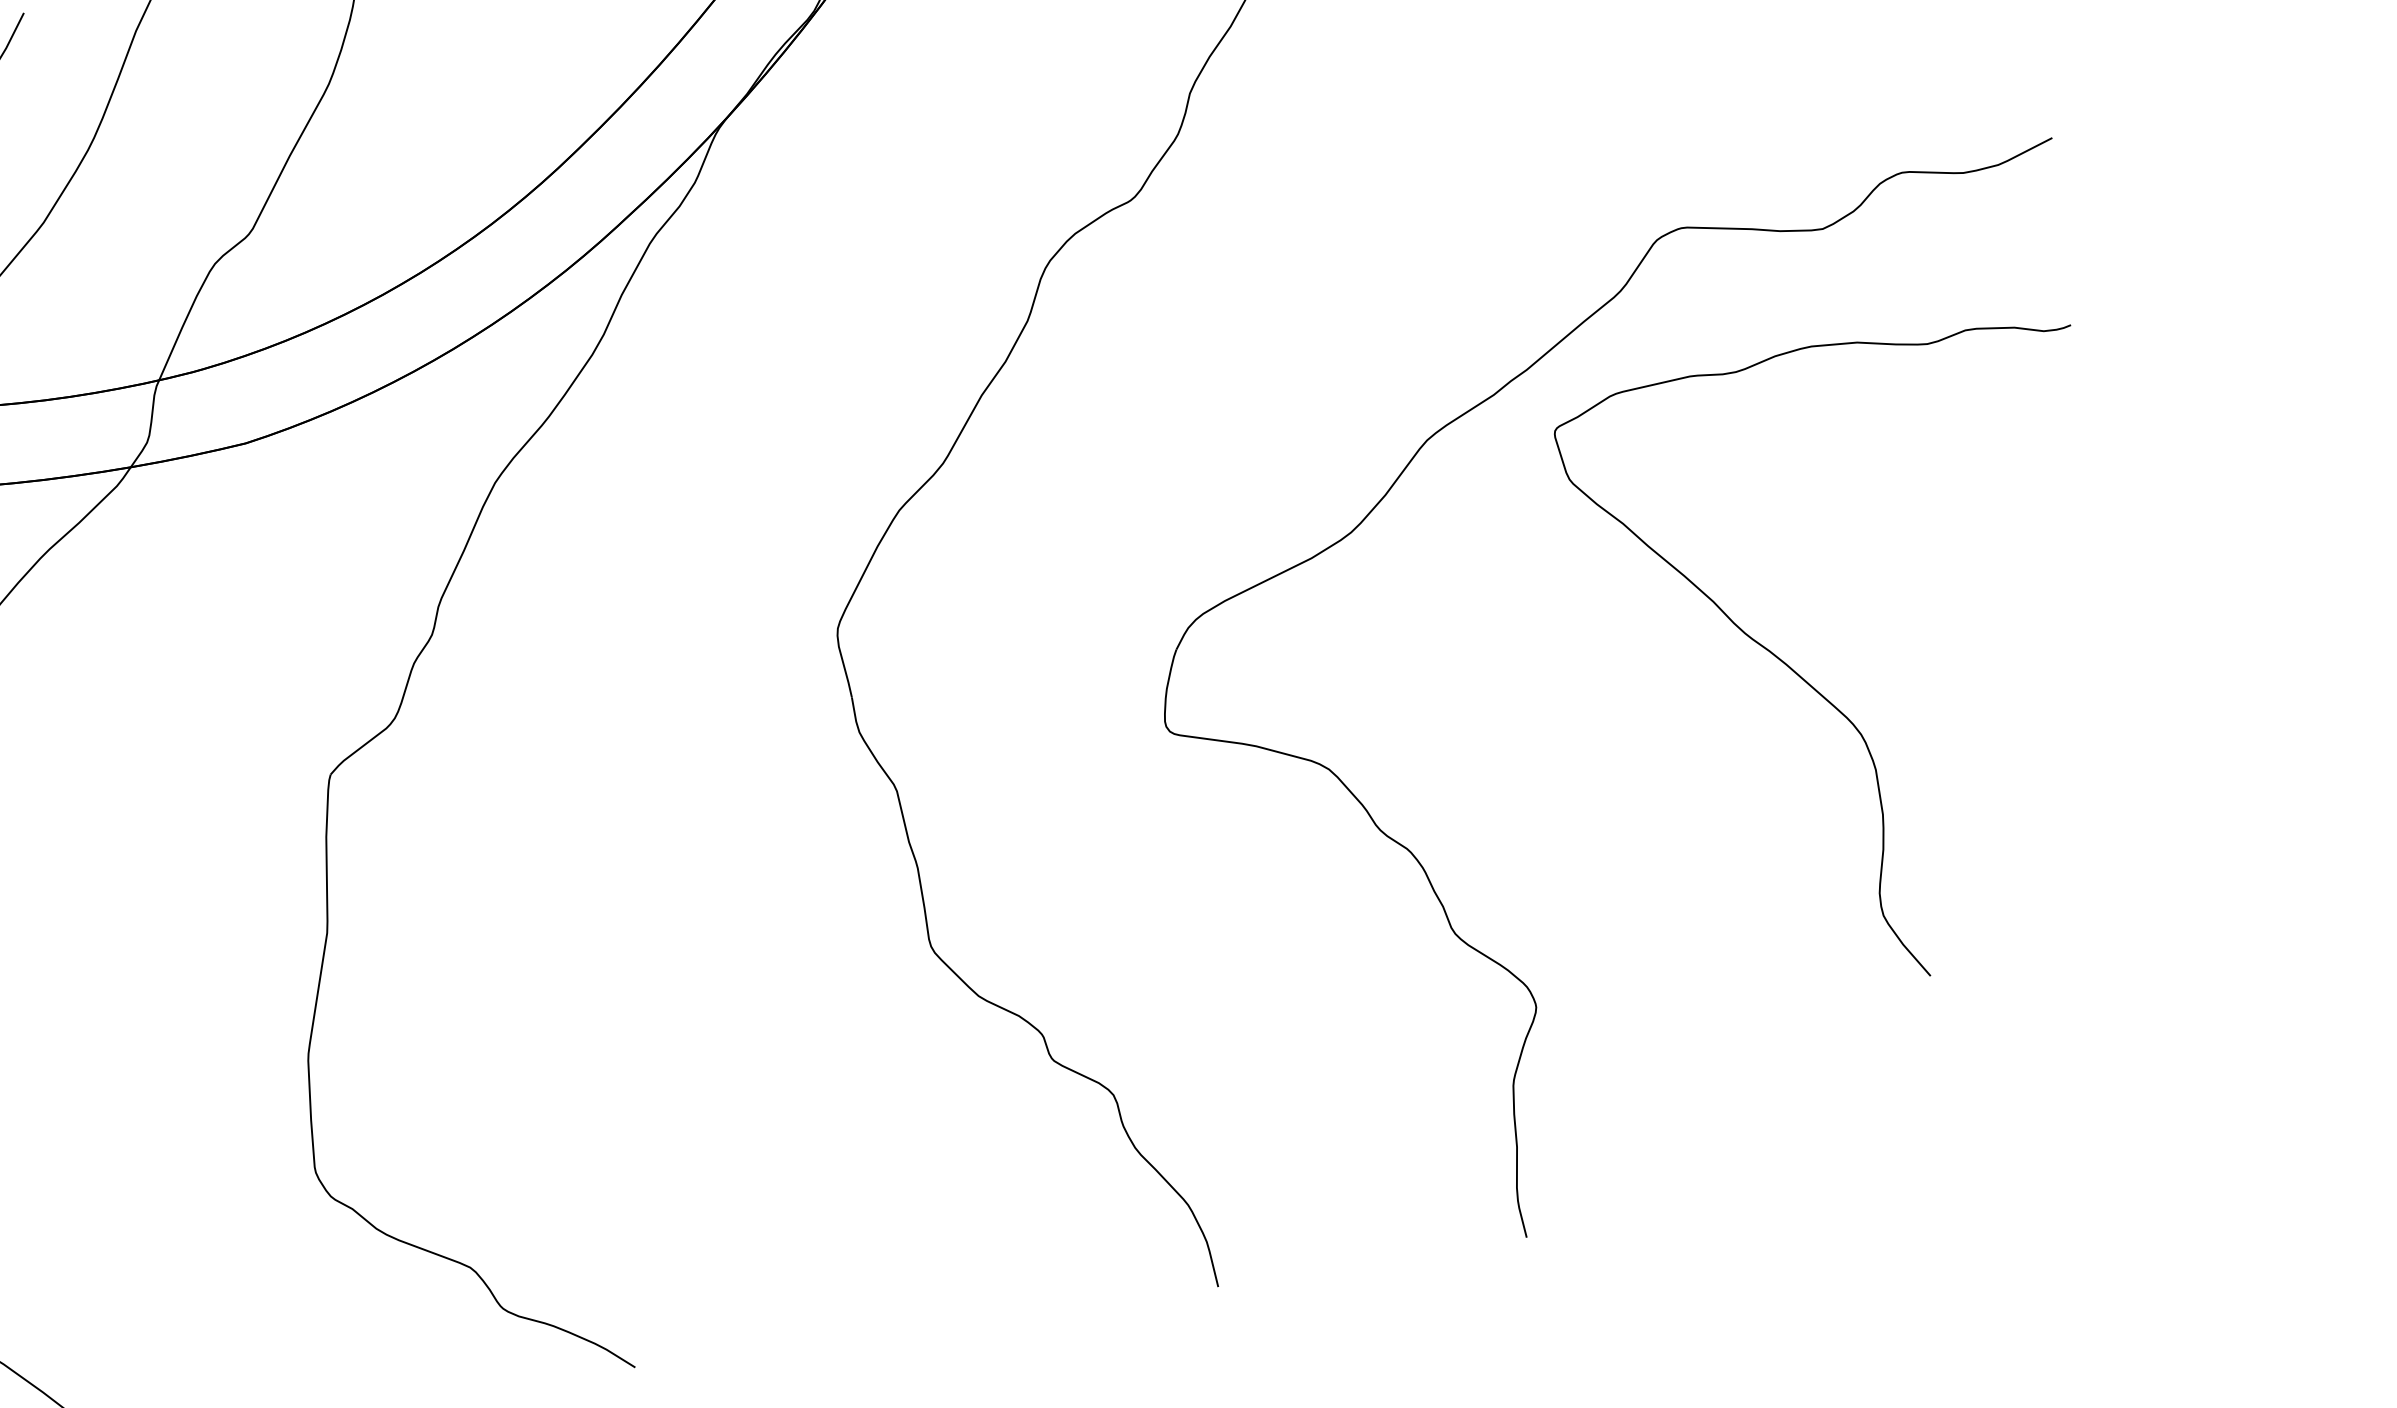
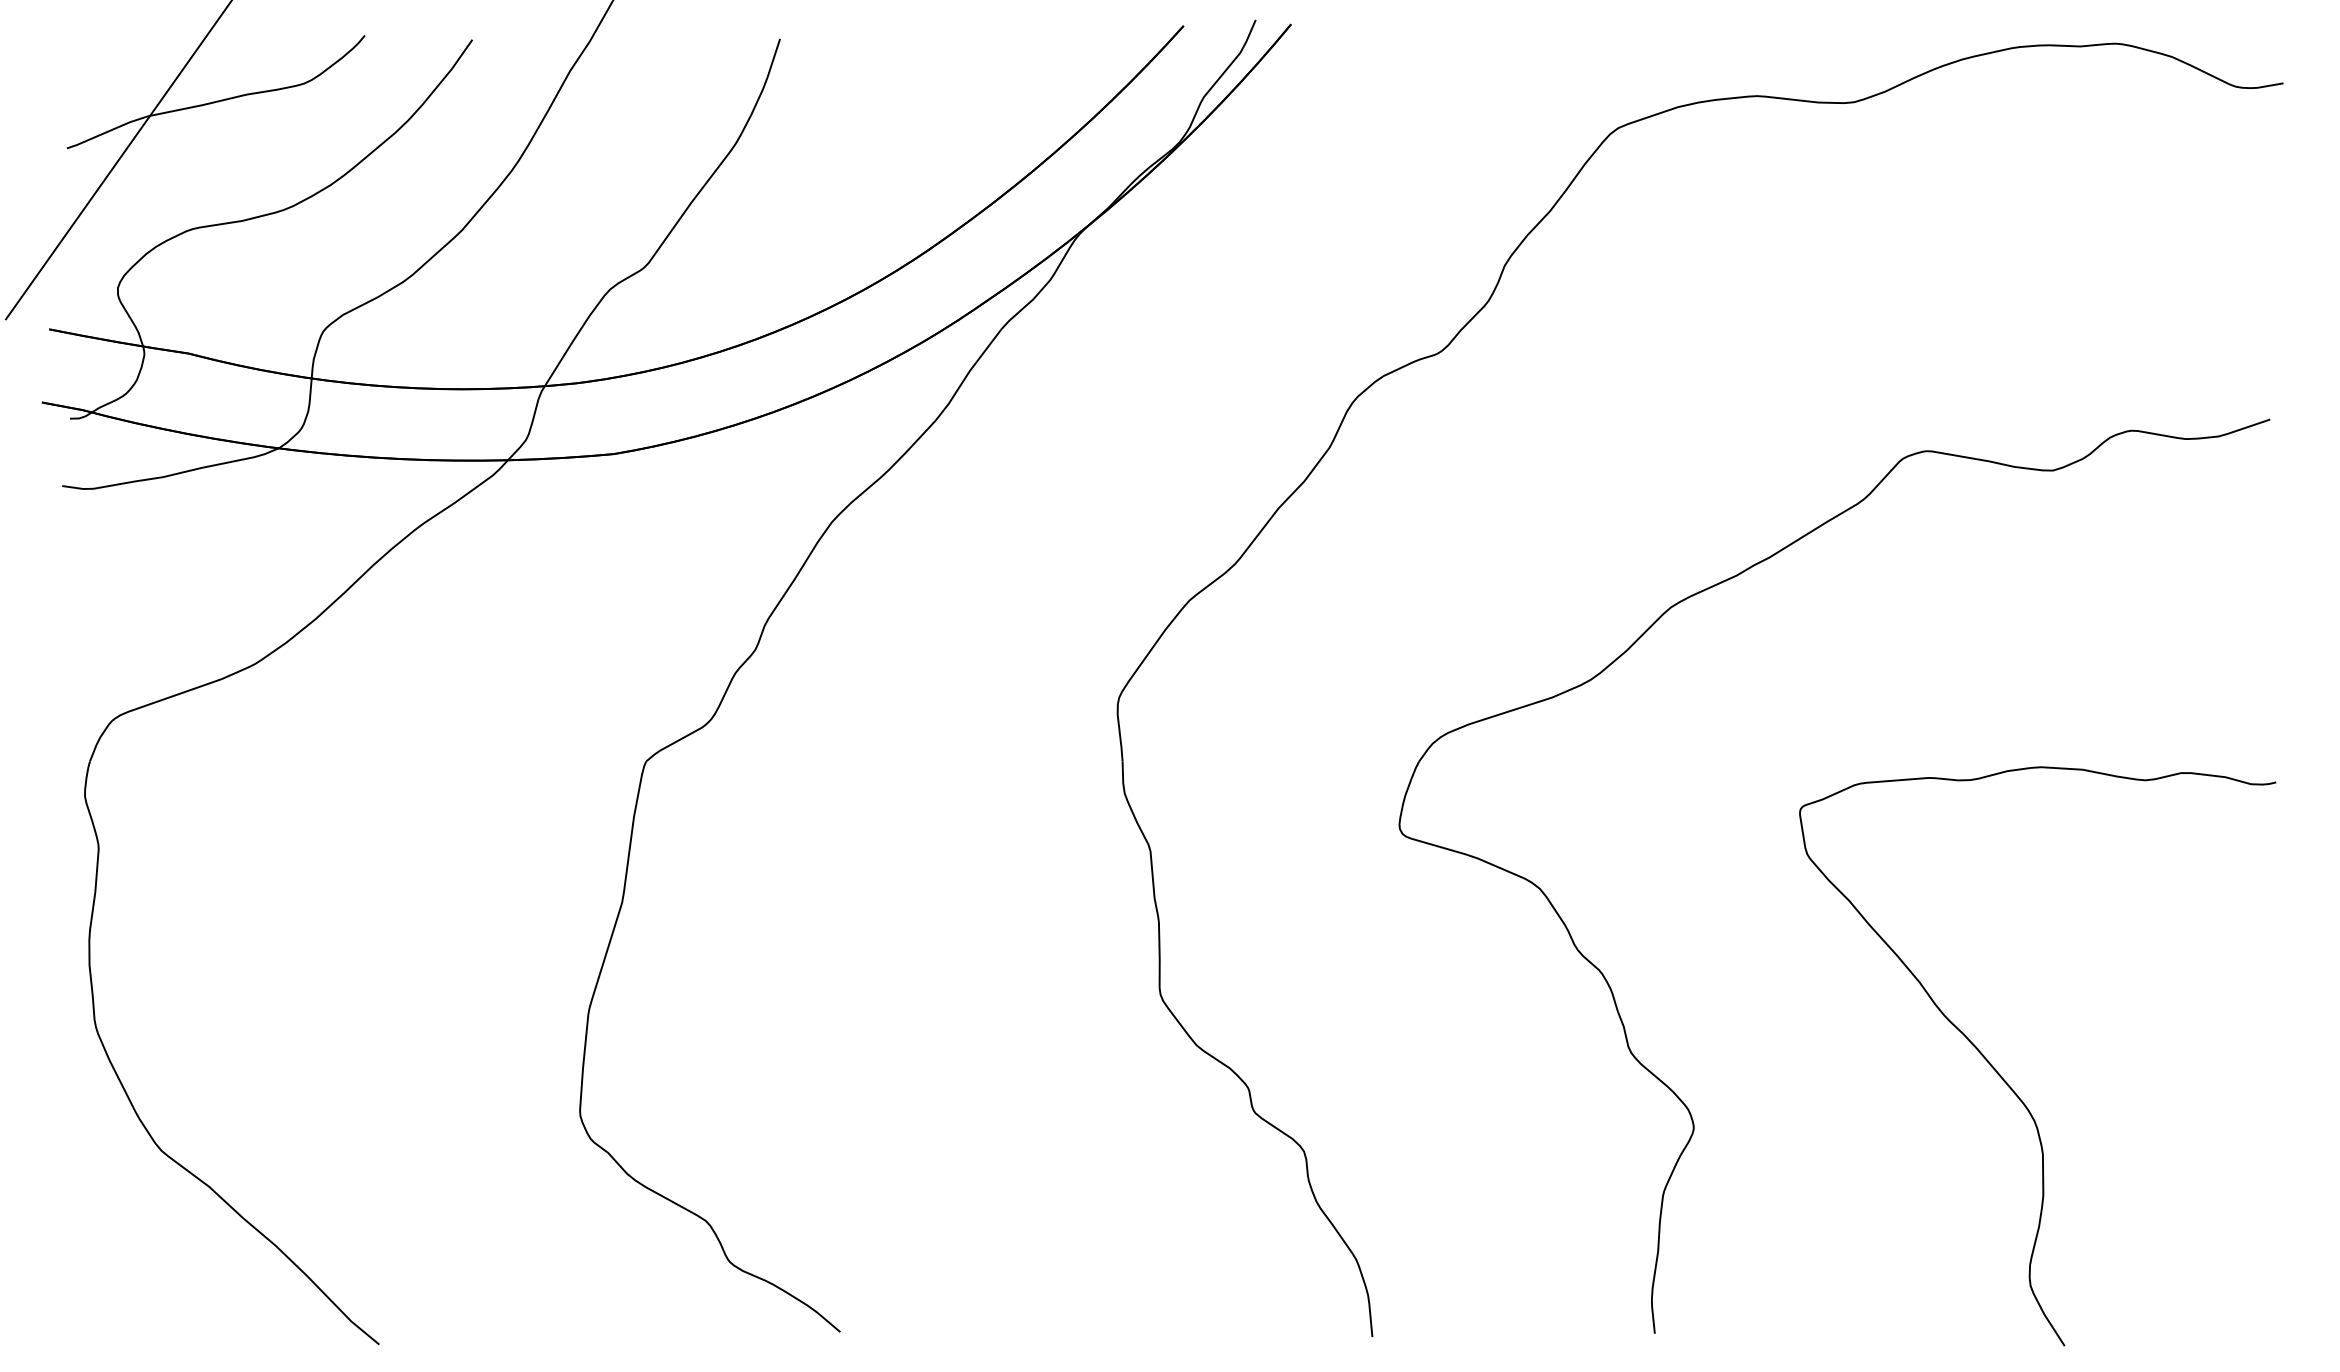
curve: (1825, 696) -> (2007, 1082), moved

